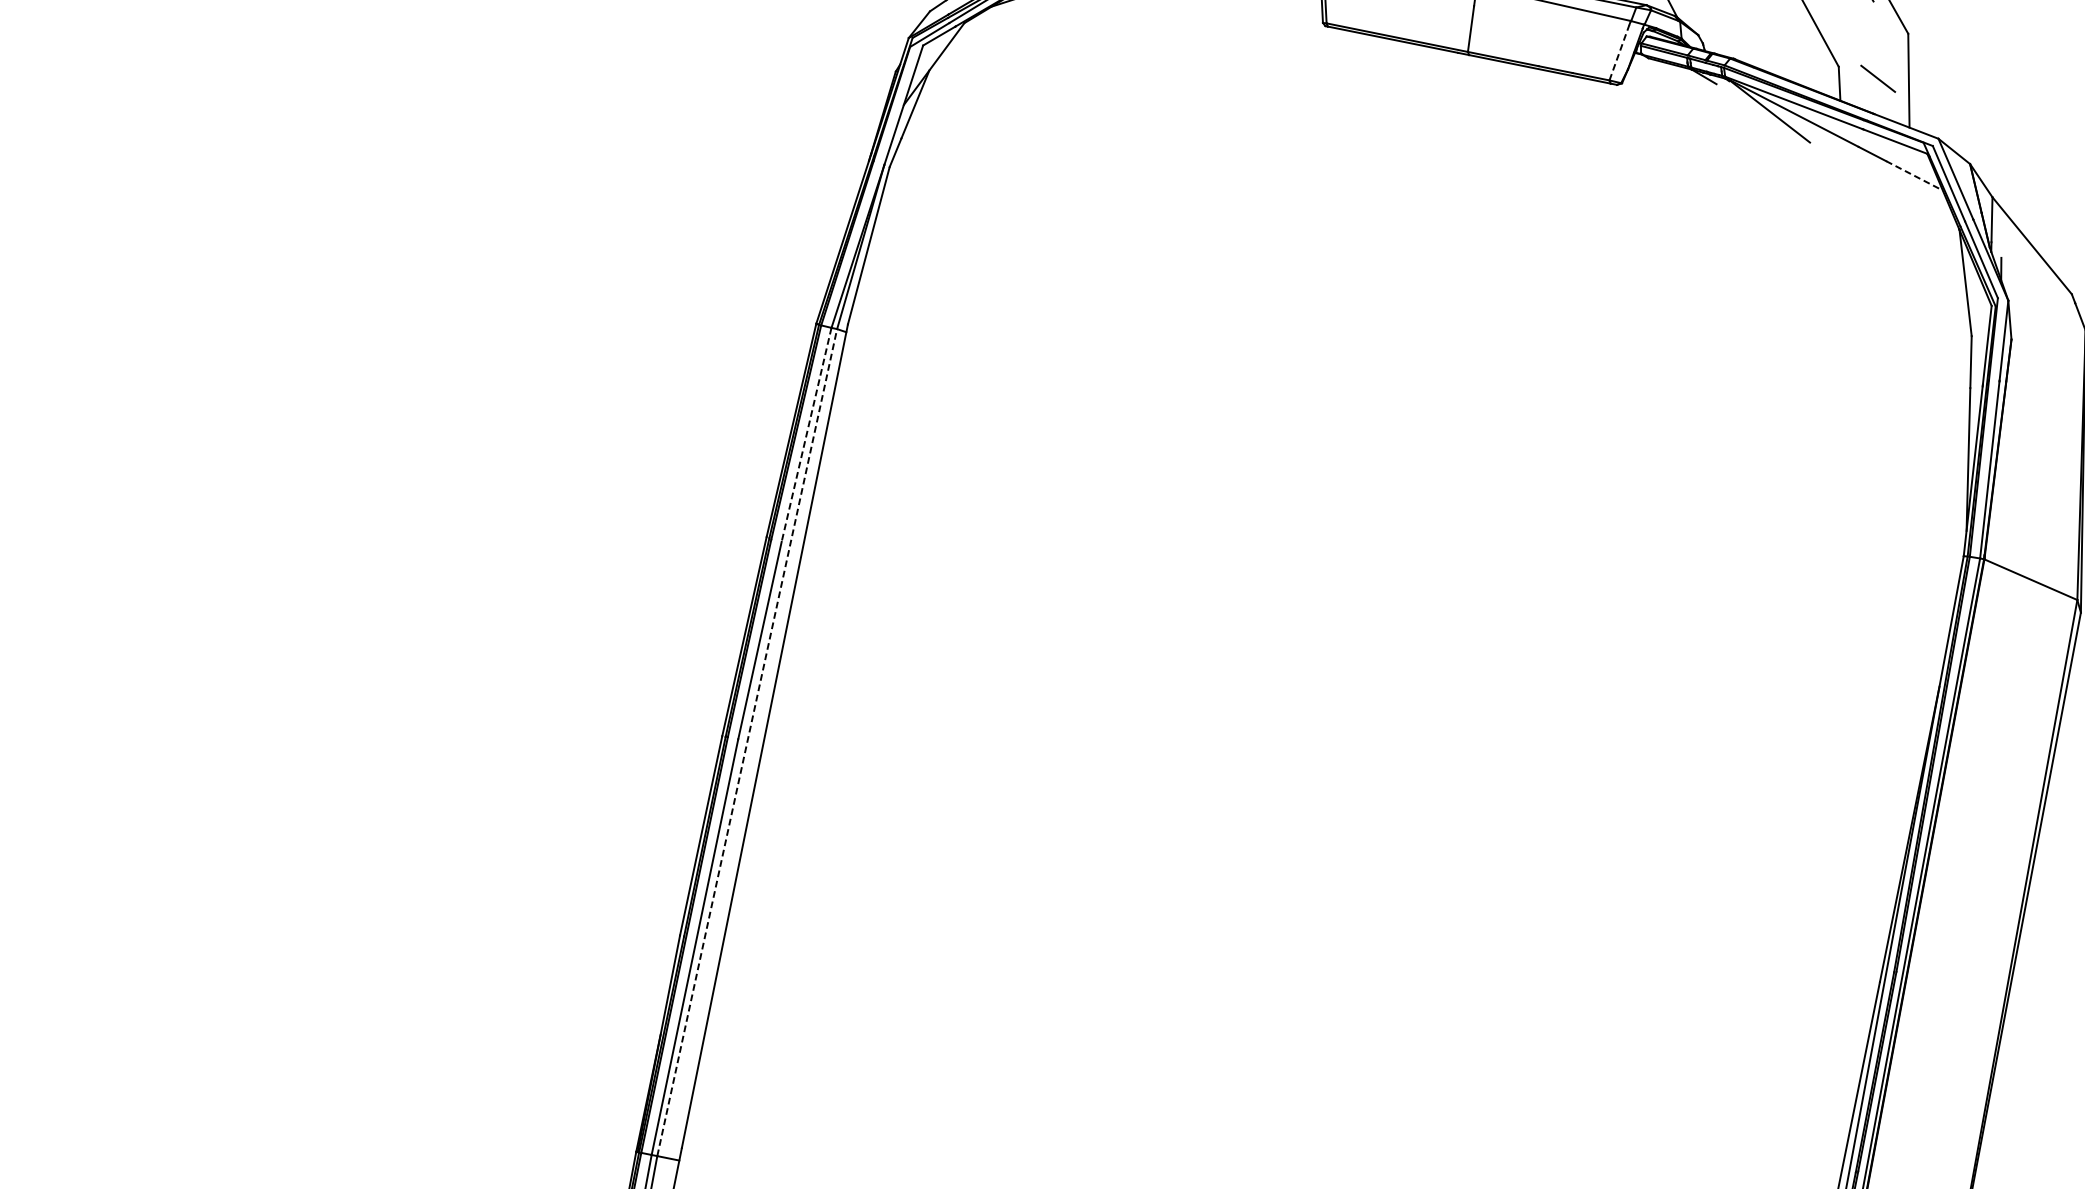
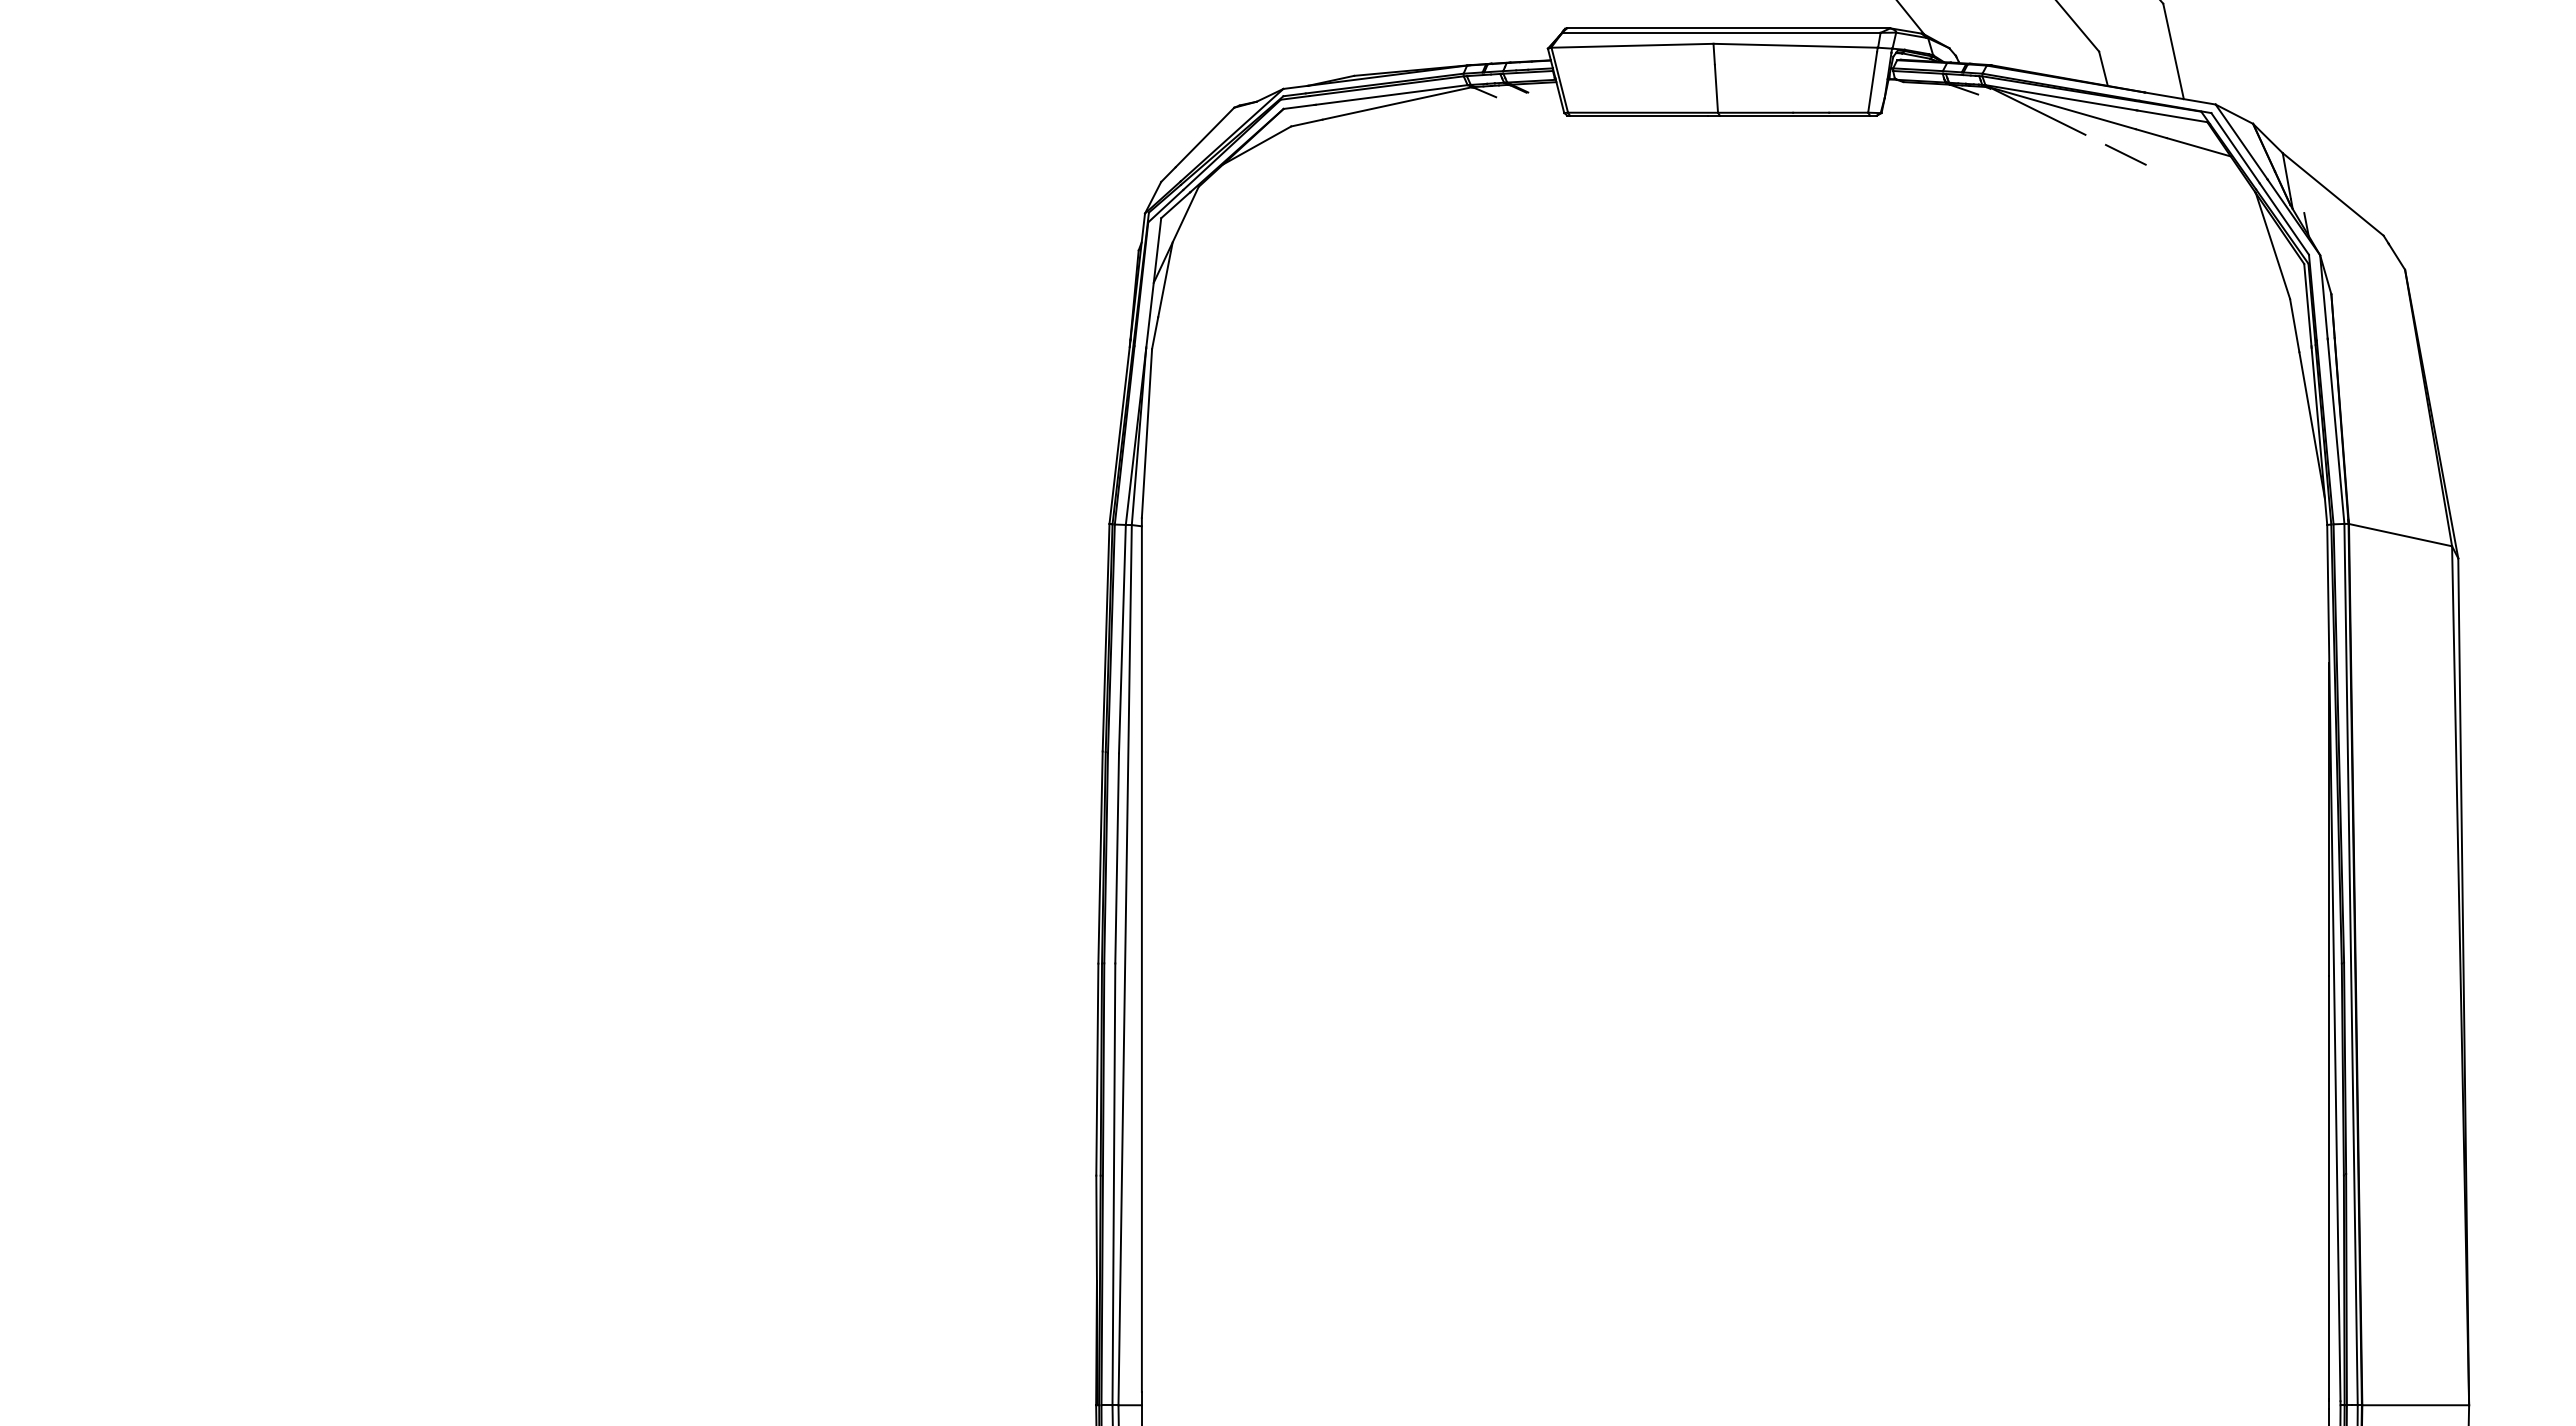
line: (1619, 52) -> (1872, 82), dashed -> solid
line: (1877, 78) -> (2125, 154), moved
line: (1915, 176) -> (2199, 147), dashed -> solid
line: (806, 435) -> (1122, 639), dashed -> solid
line: (747, 742) -> (1125, 964), dashed -> solid

